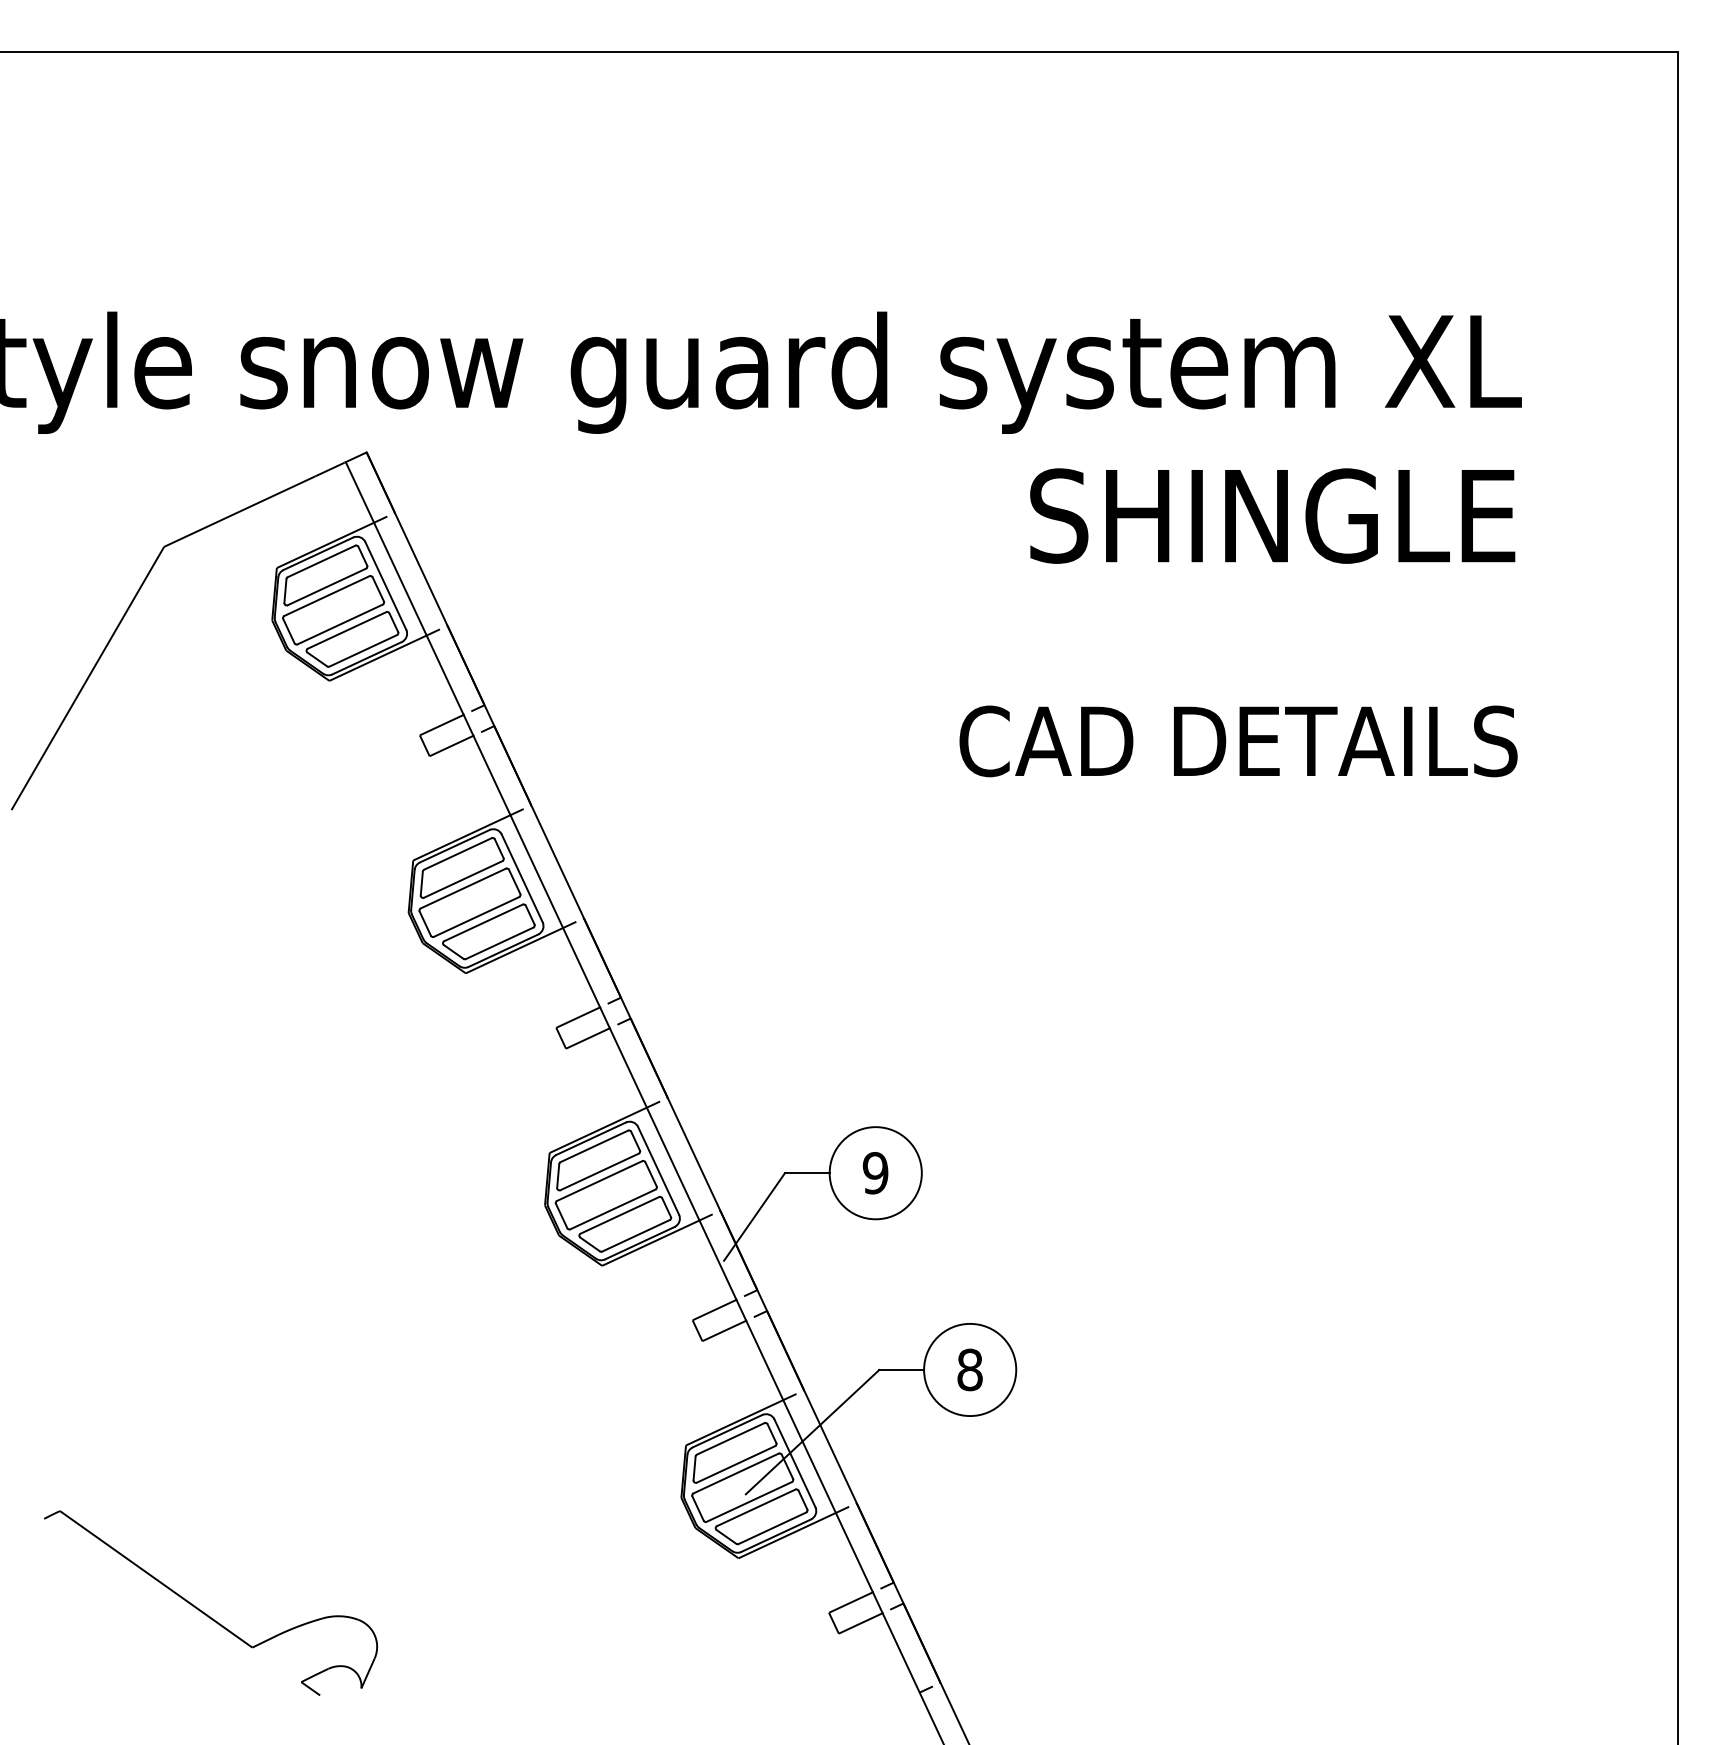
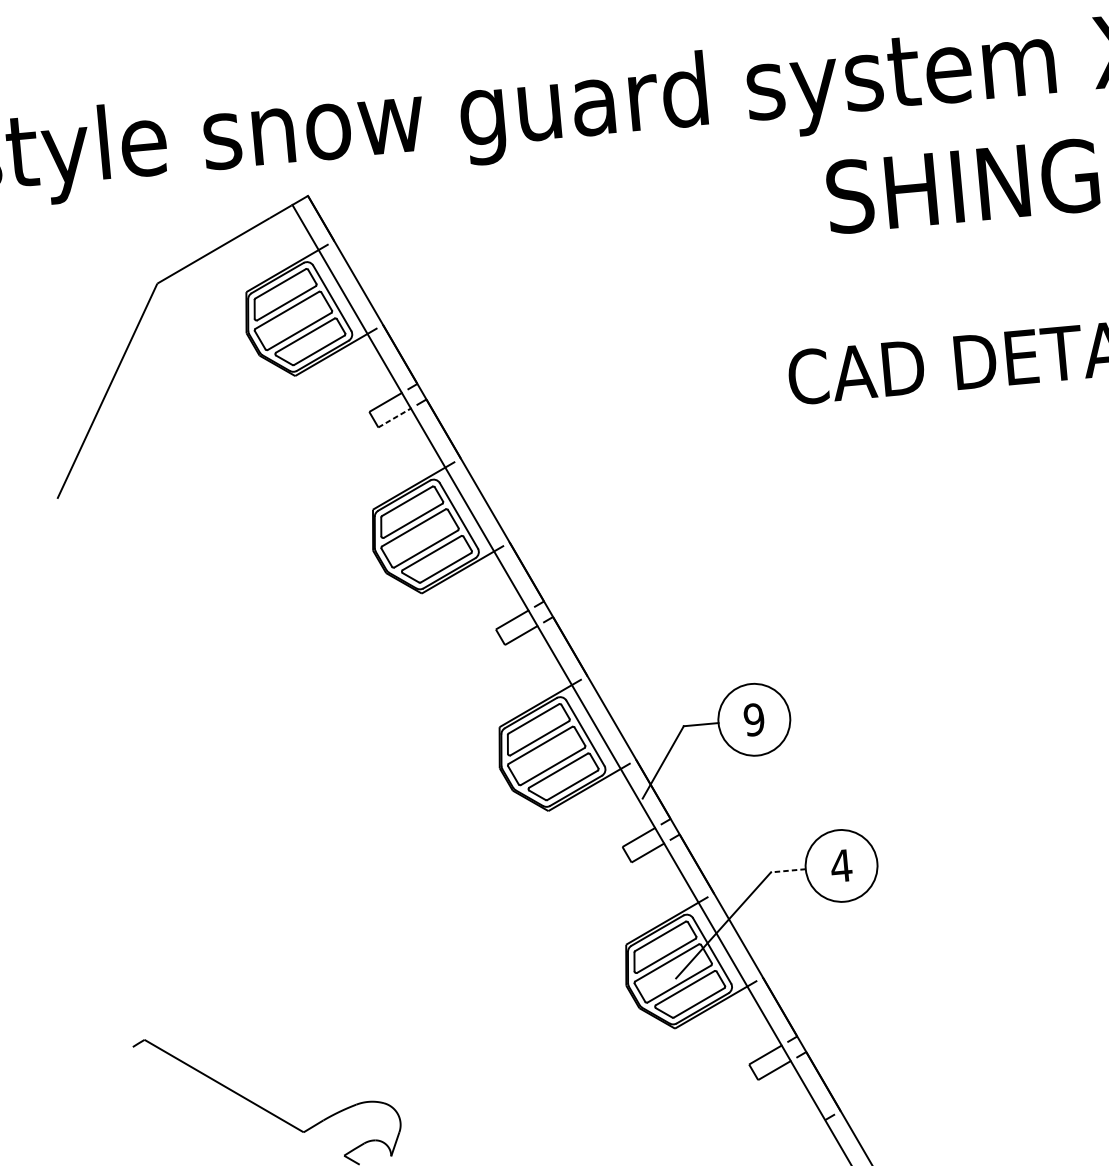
line: (451, 745) -> (394, 417), solid -> dashed
line: (901, 1369) -> (788, 870), solid -> dashed
text: (969, 1369) -> (841, 865), 8 -> 4

